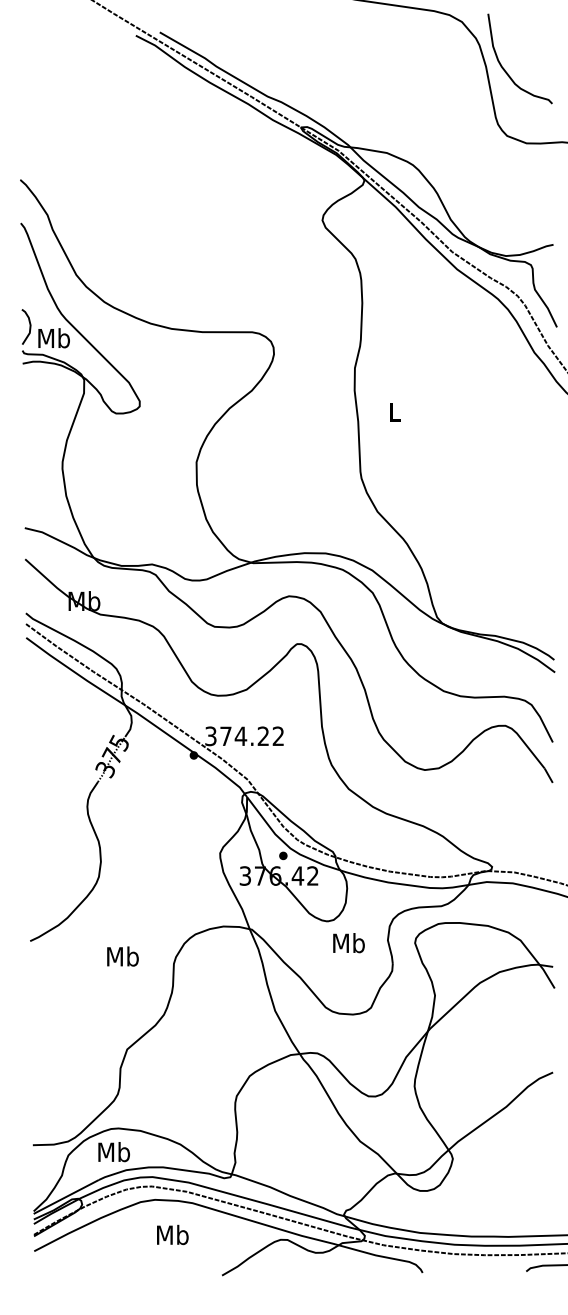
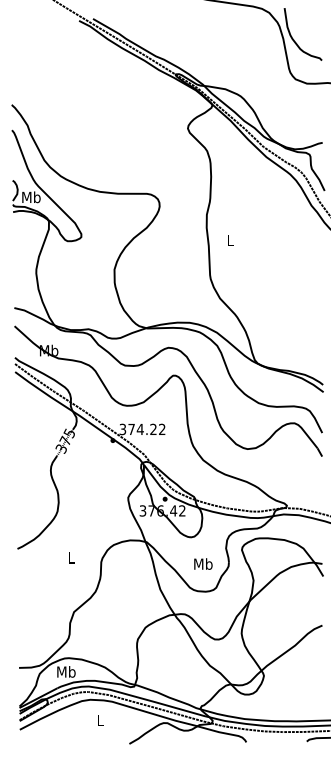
text: (349, 942) -> (203, 563), moved
text: (122, 955) -> (71, 557), Mb -> L
text: (172, 1235) -> (100, 720), Mb -> L

